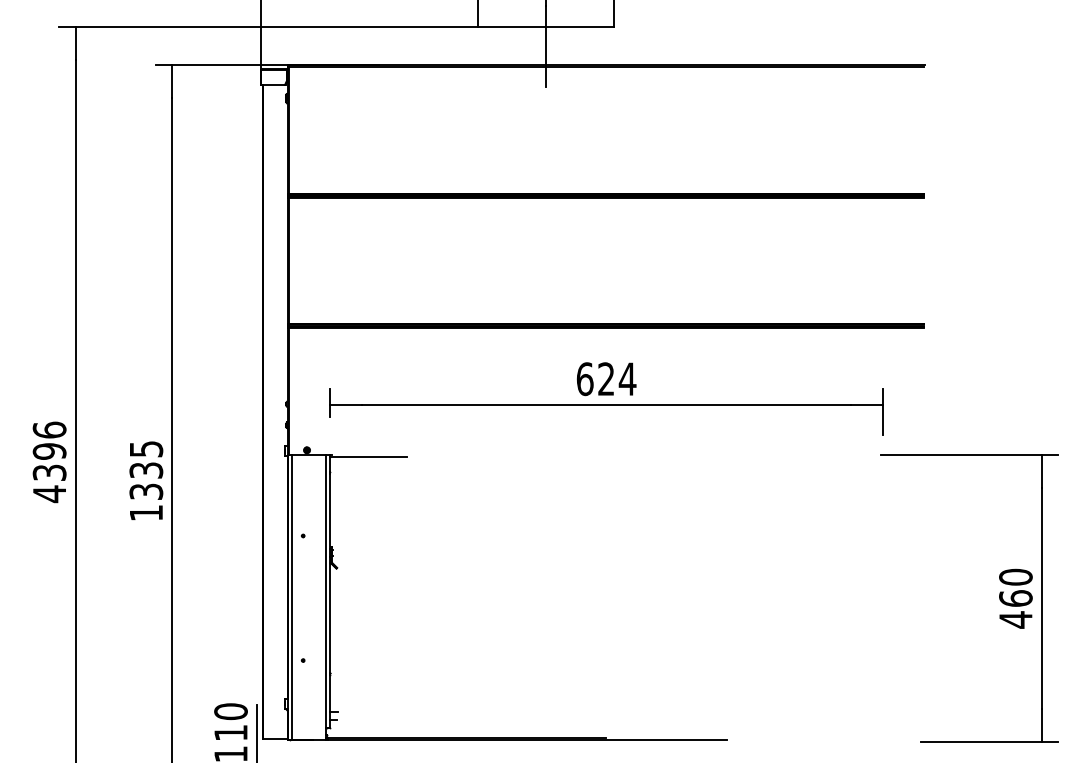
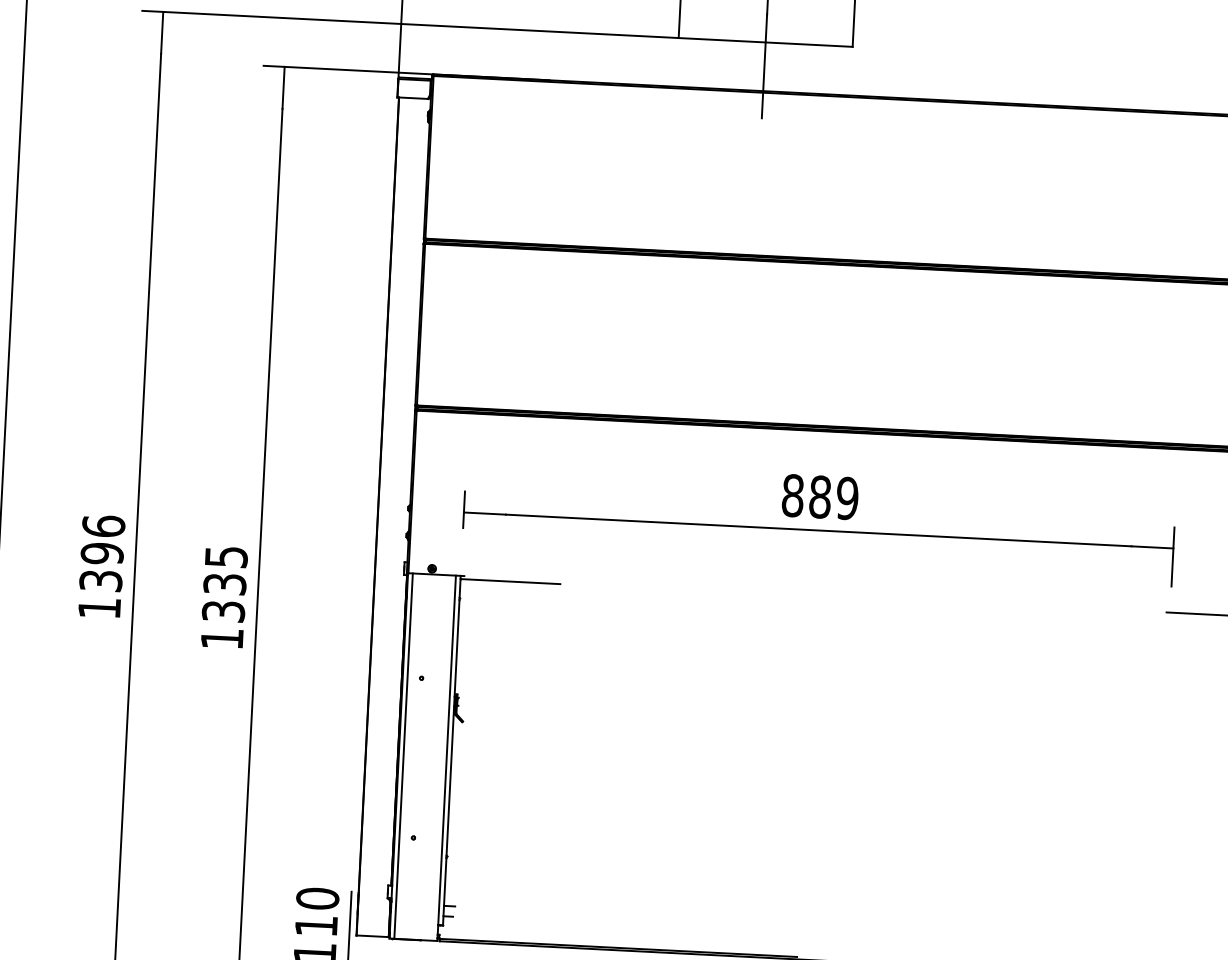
text: (606, 379) -> (820, 497), 624 -> 889
text: (49, 494) -> (99, 608), 4396 -> 1396

